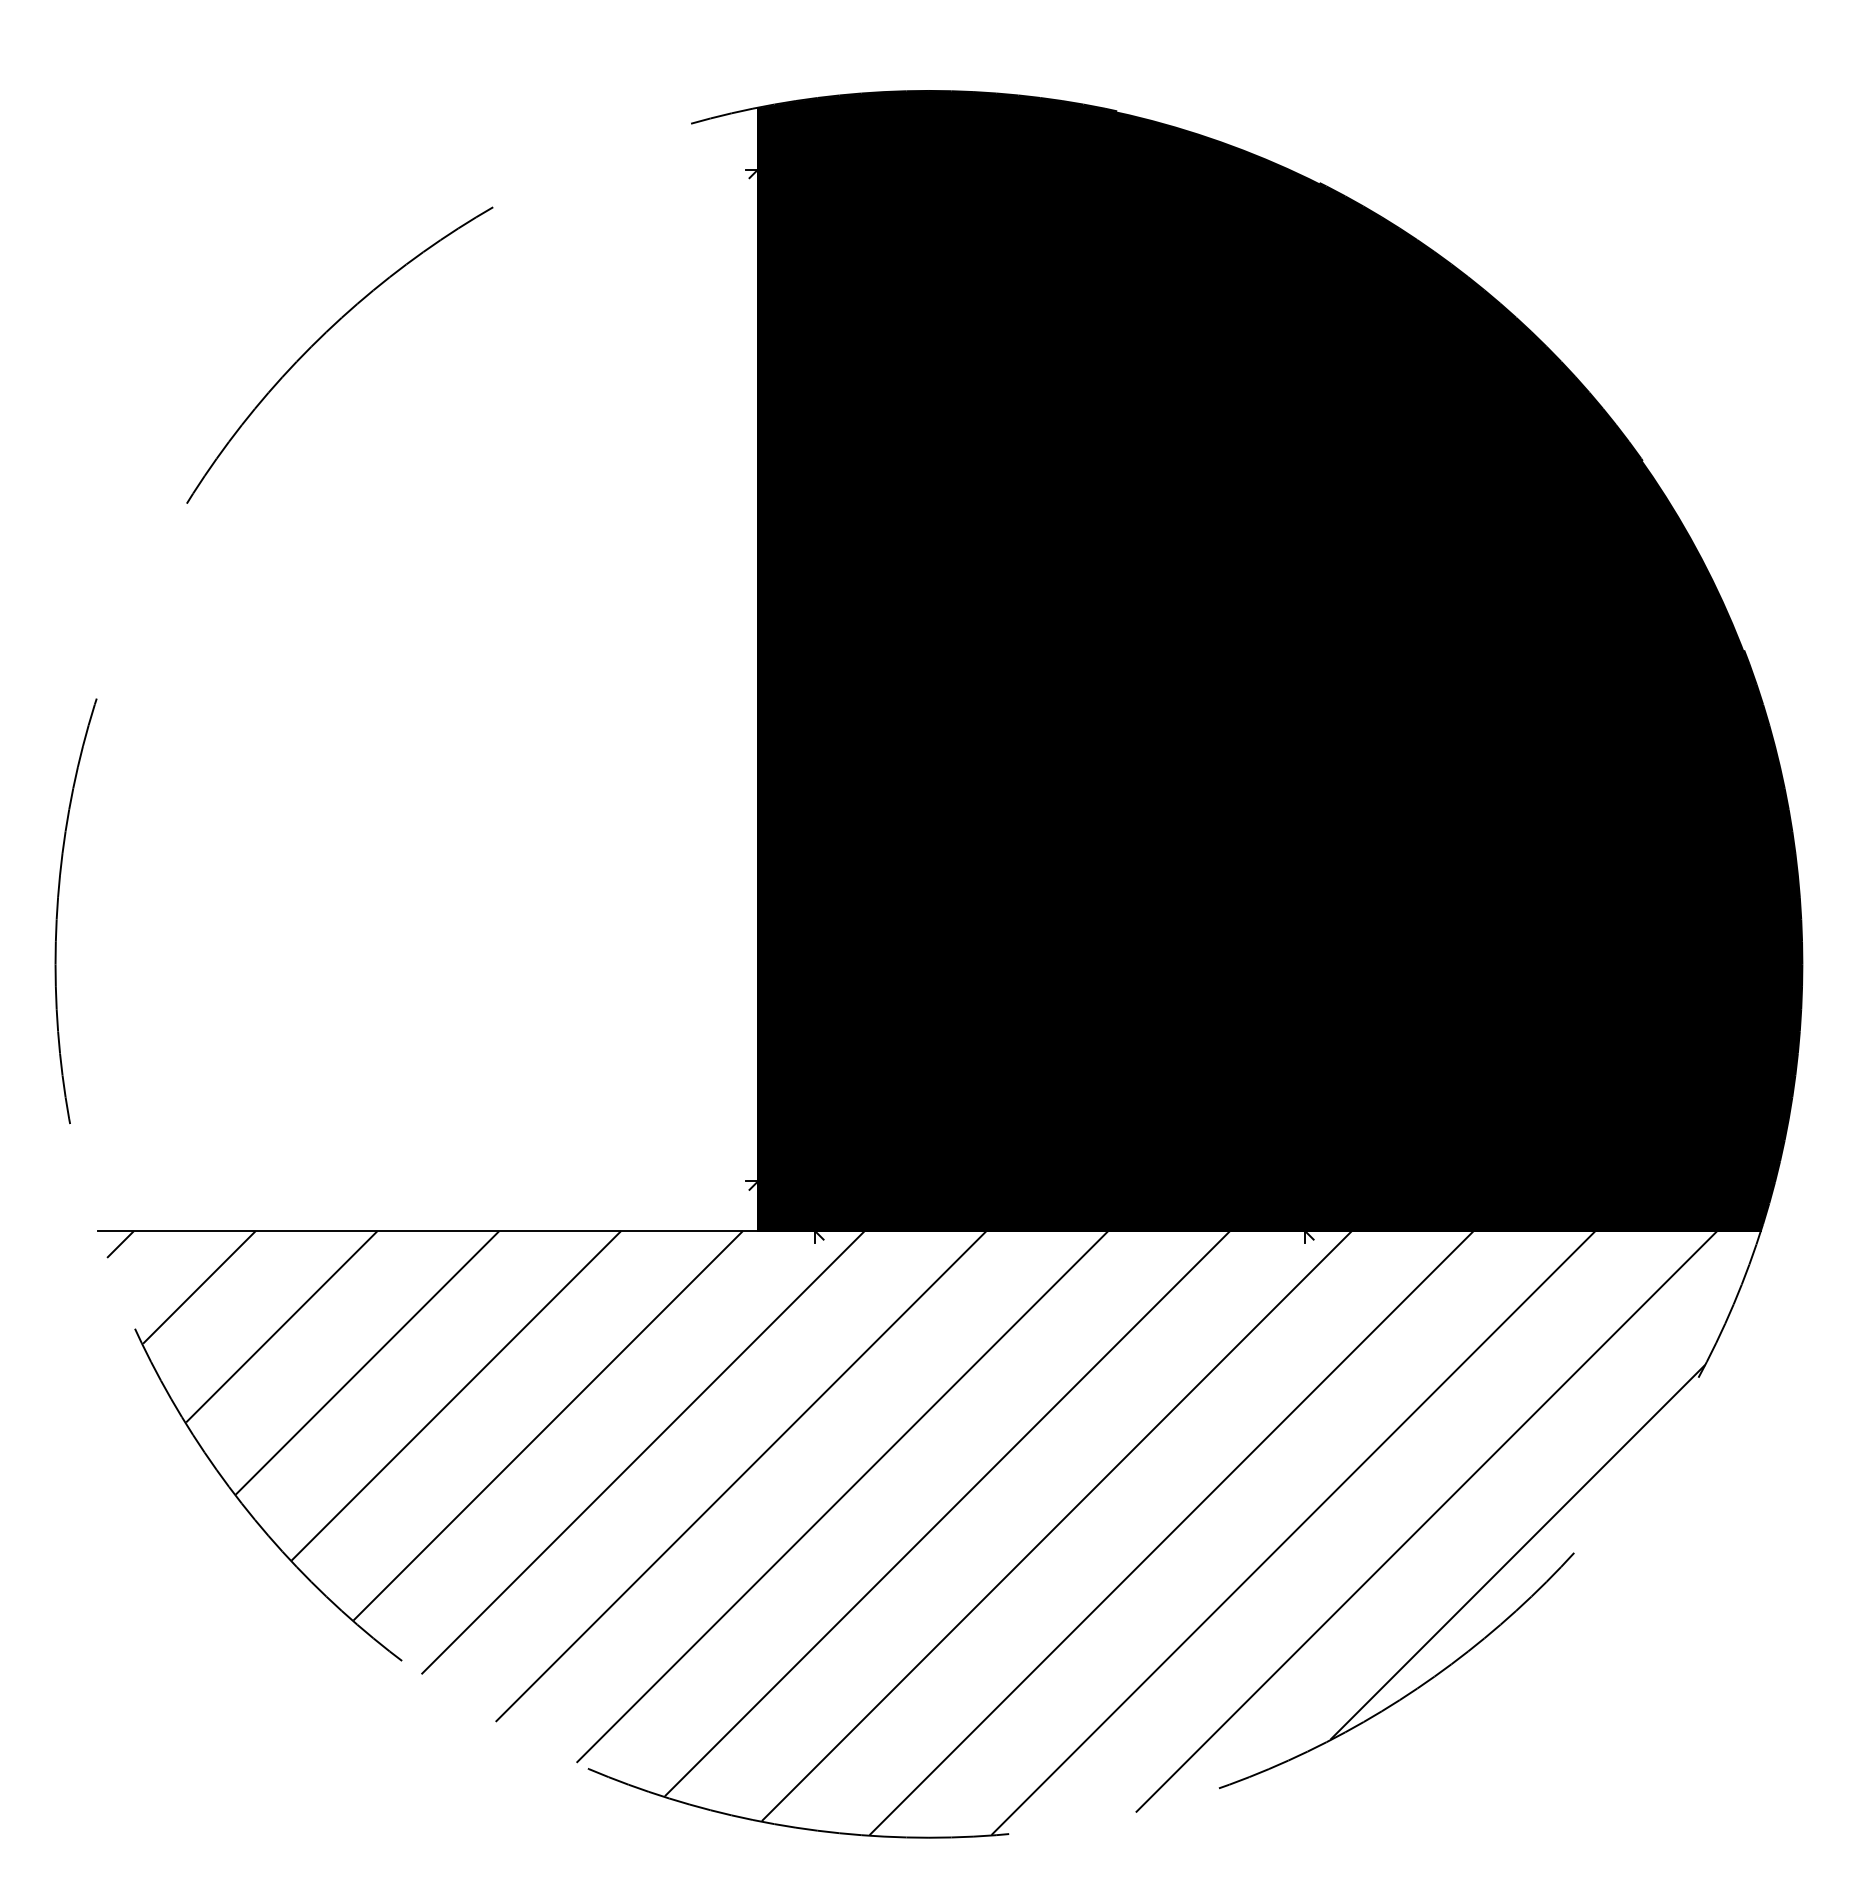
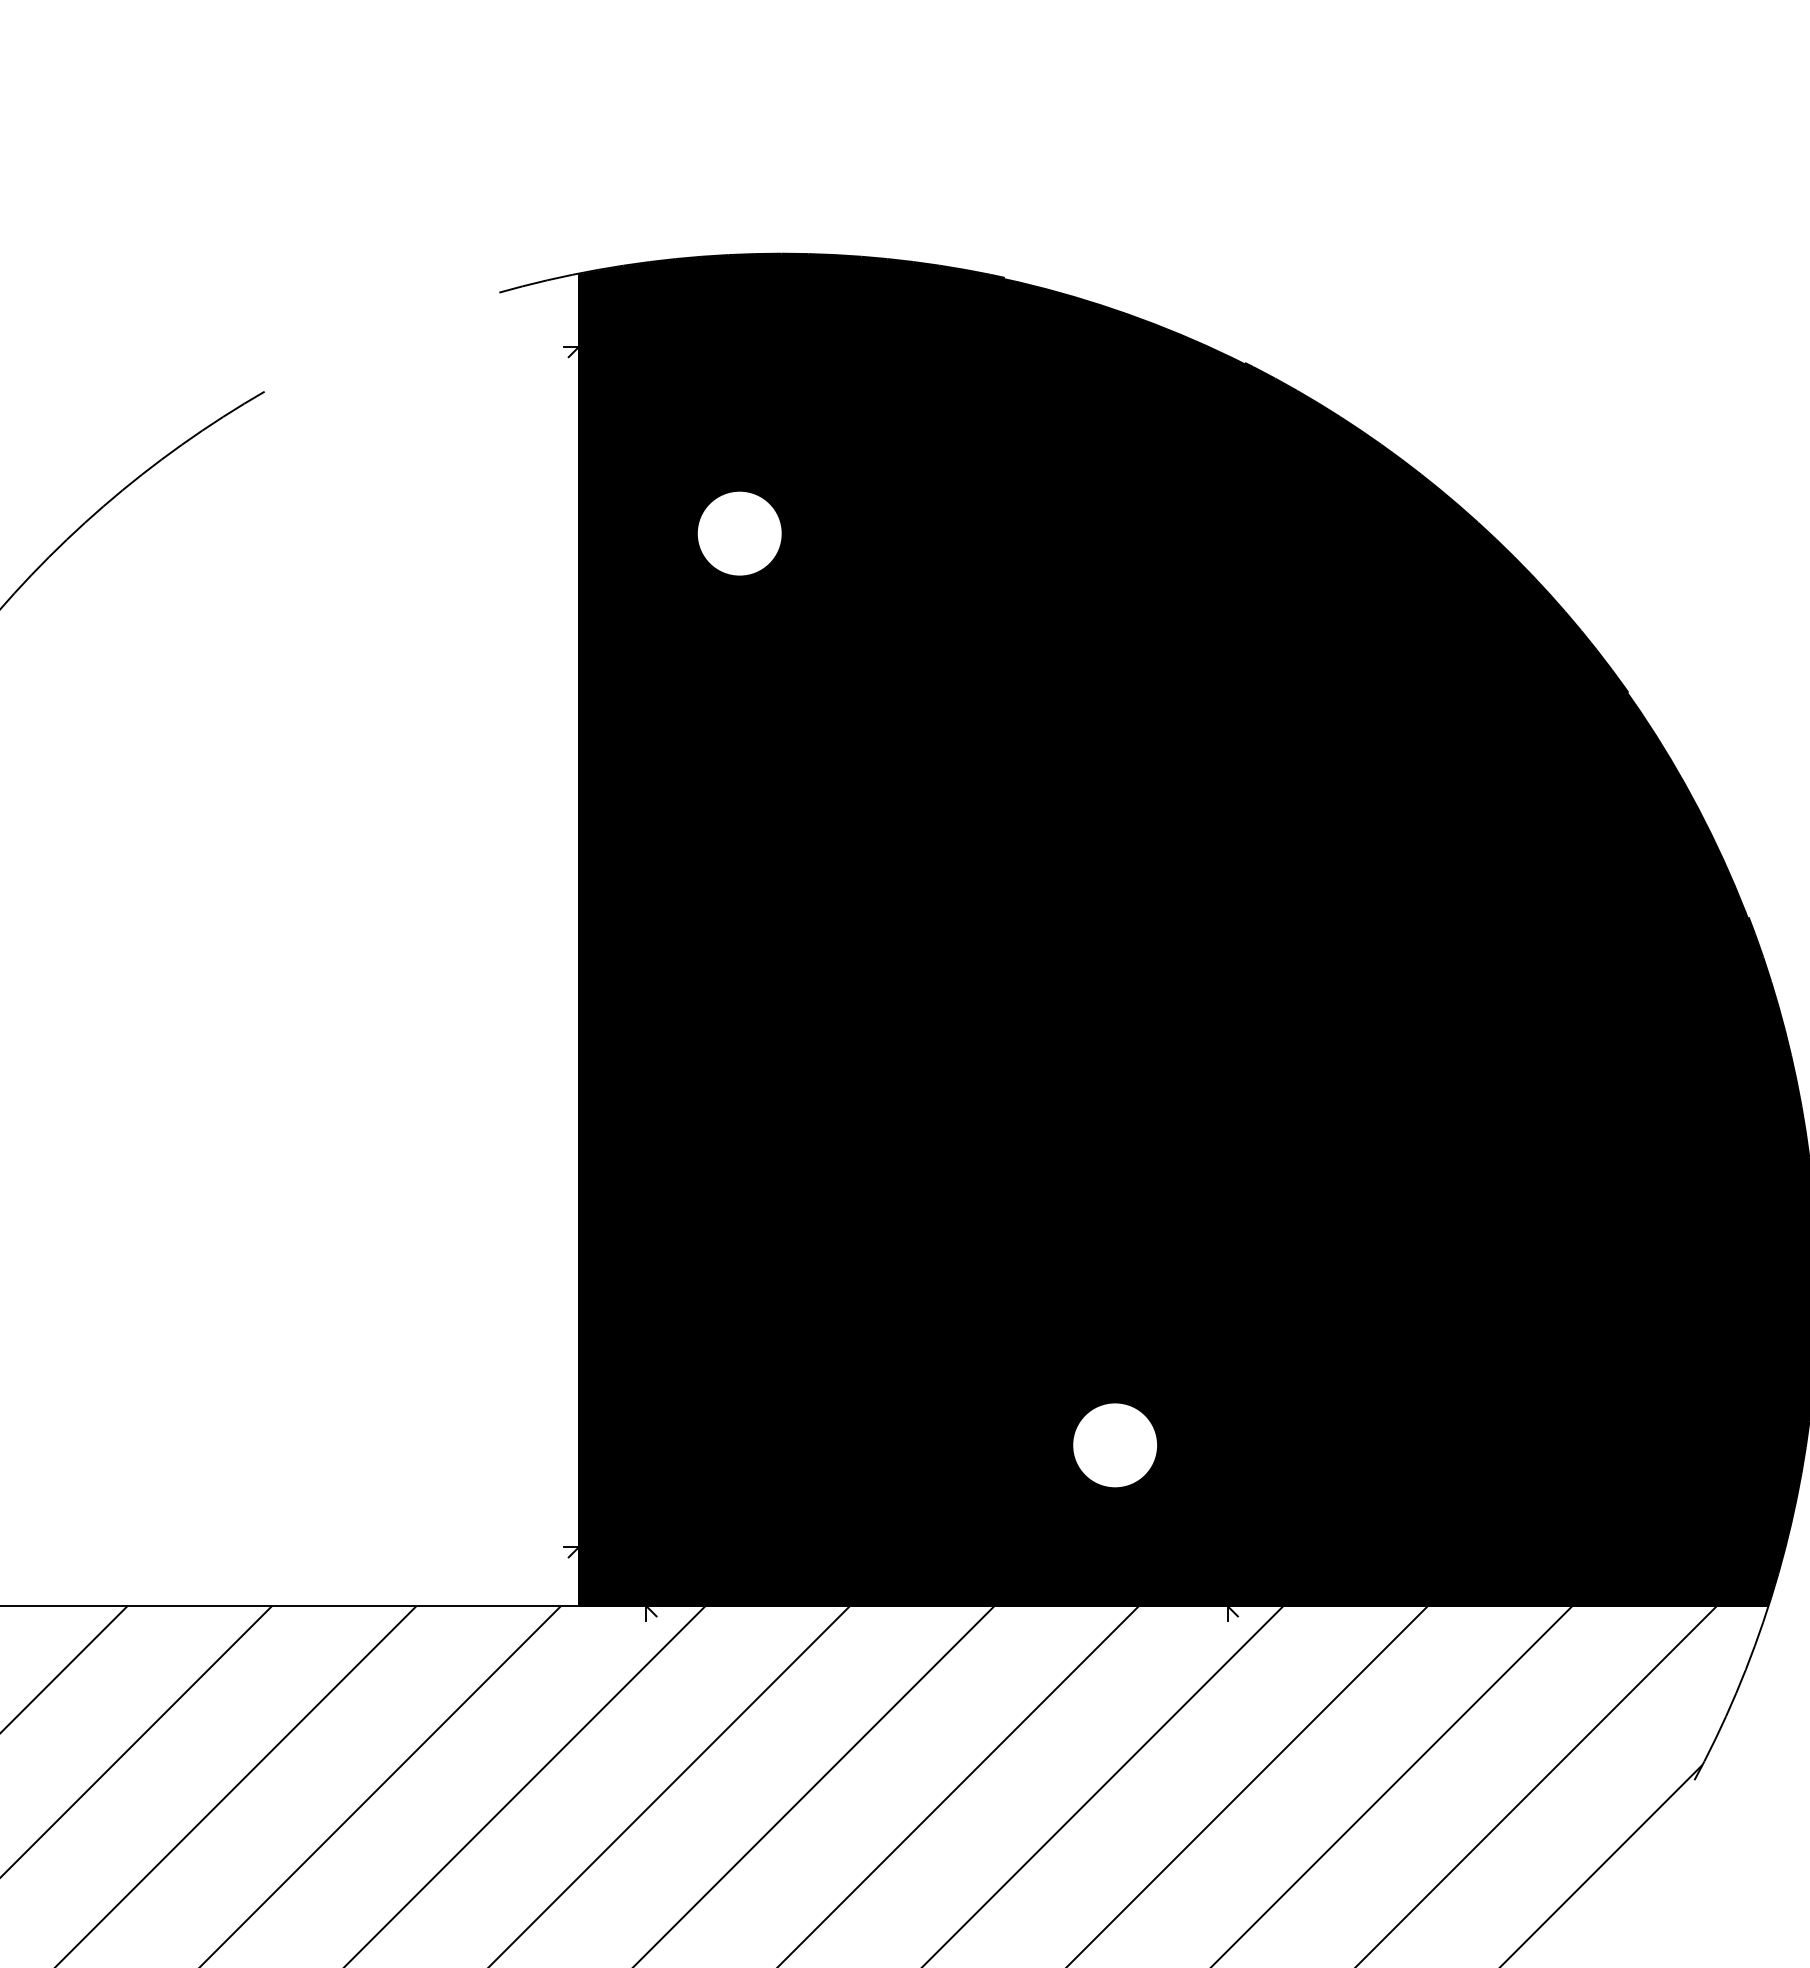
fill: (893, 326) -> (739, 533), removed
fill: (1209, 1095) -> (1114, 1445), removed

